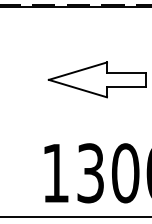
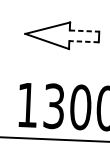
line: (126, 72) -> (84, 30), solid -> dashed
line: (125, 86) -> (83, 41), solid -> dashed

